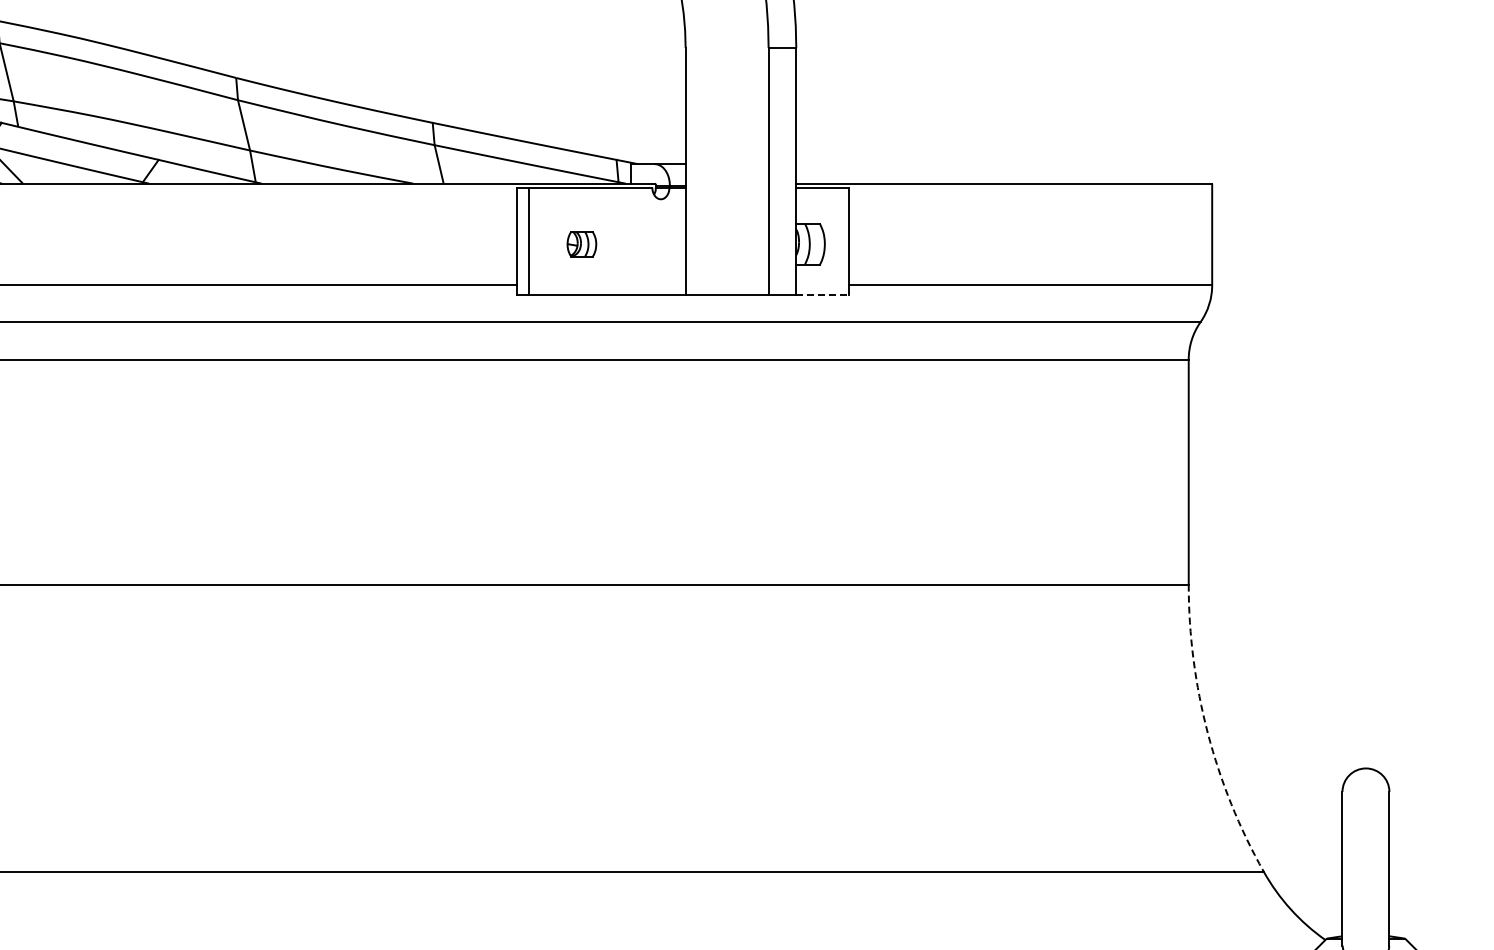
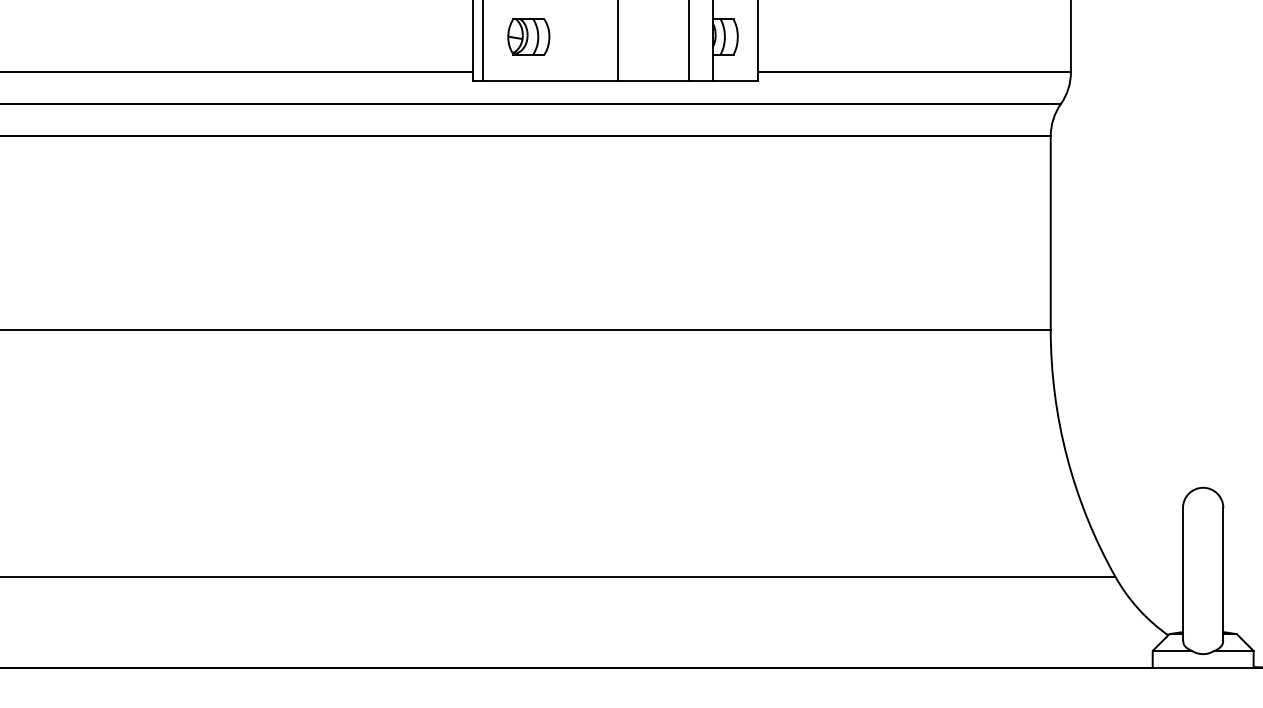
part: (581, 244) -> (528, 37), size x1.67
line: (822, 295) -> (735, 81), dashed -> solid
arc: (1207, 733) -> (1066, 457), dashed -> solid

